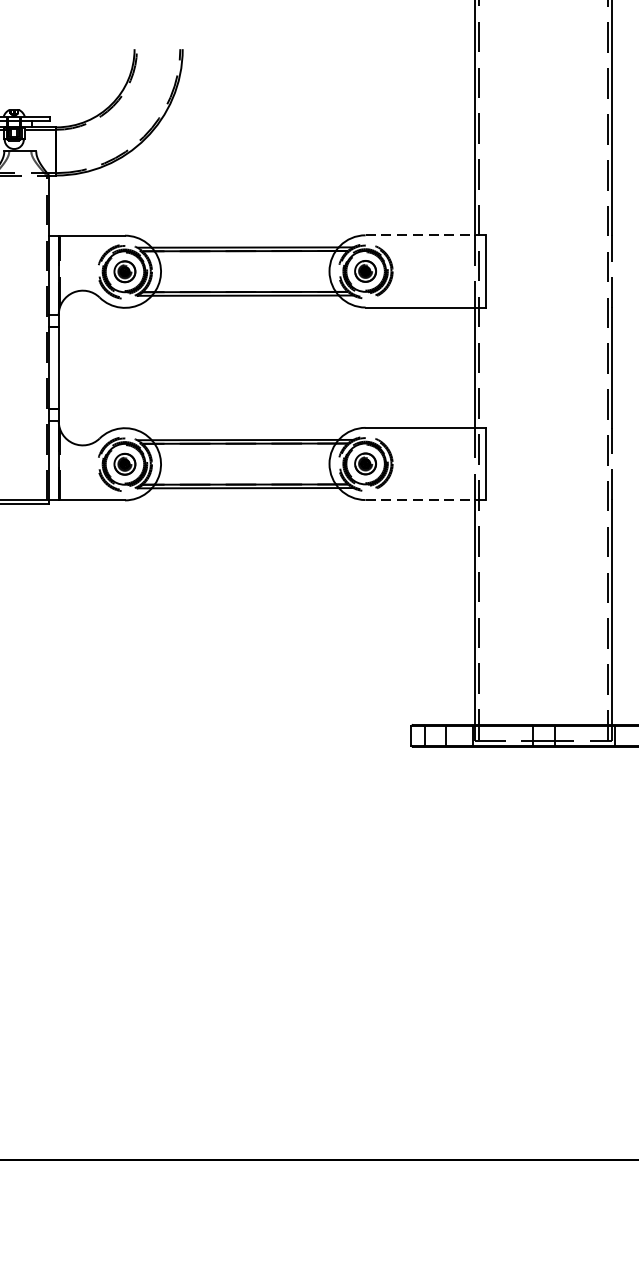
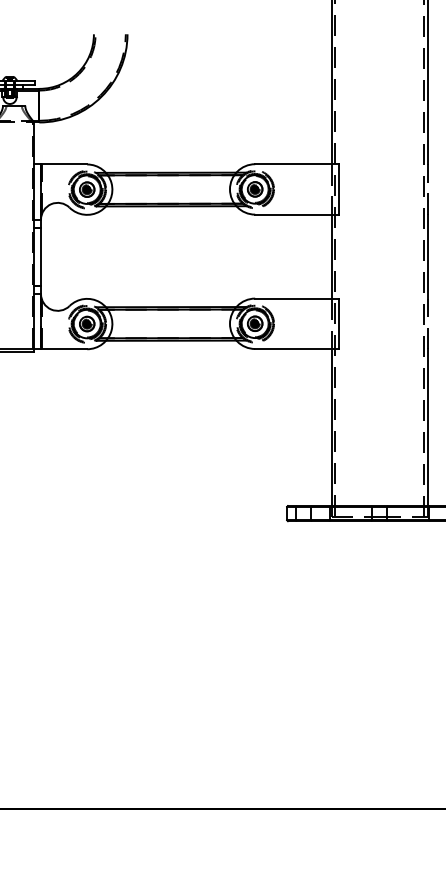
line: (426, 235) -> (297, 164), dashed -> solid
line: (426, 500) -> (297, 349), dashed -> solid

